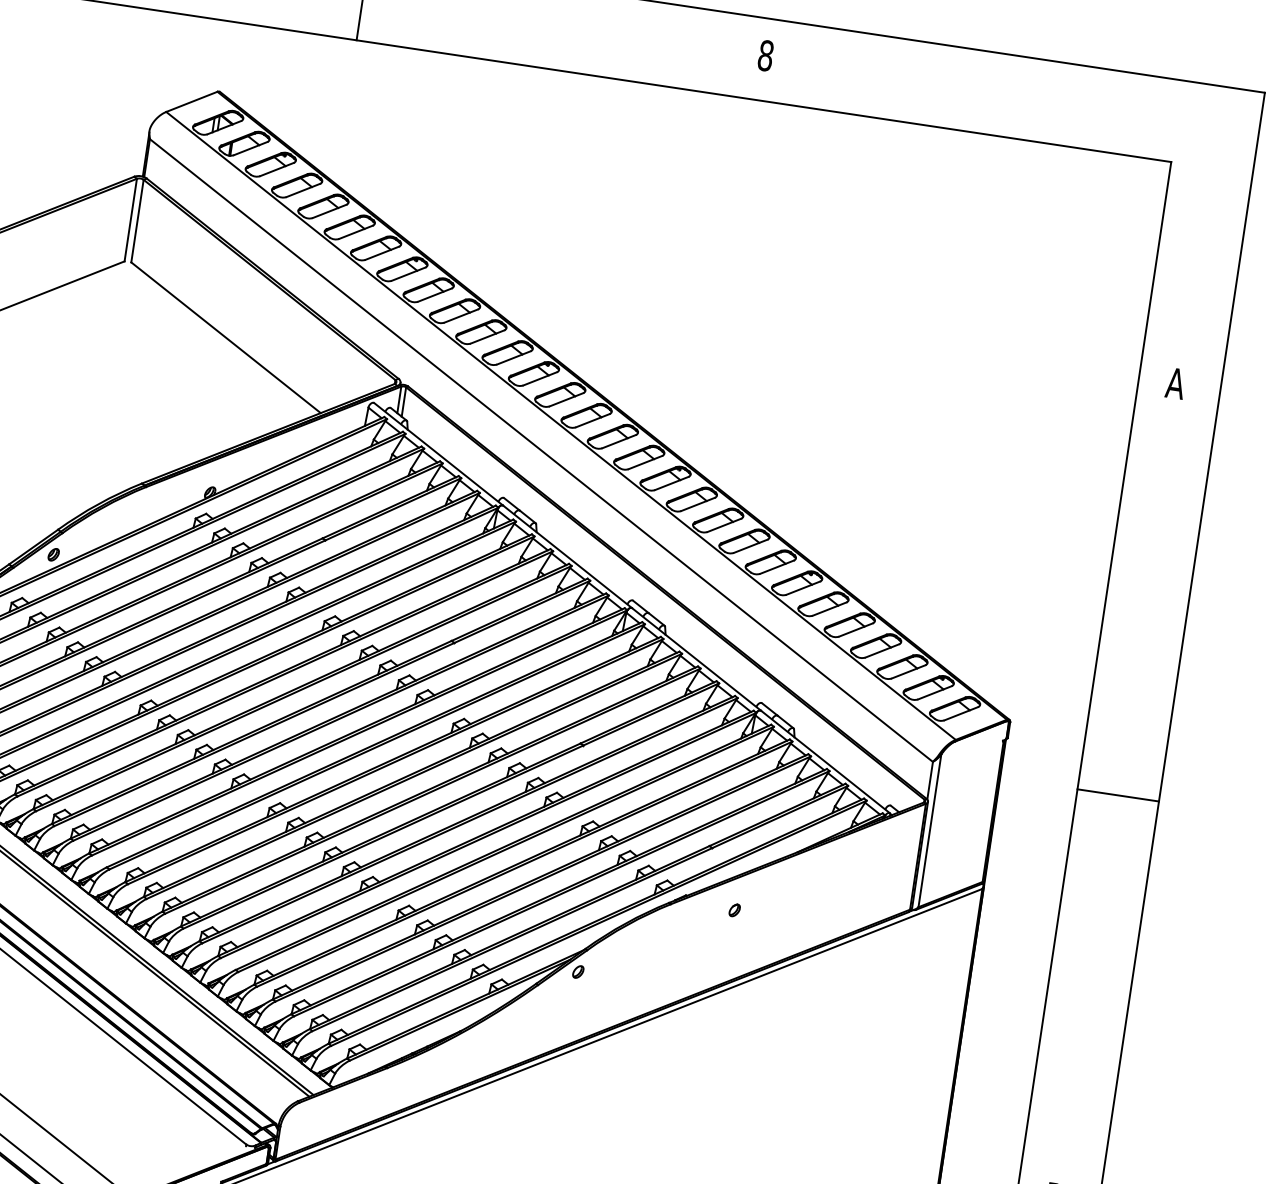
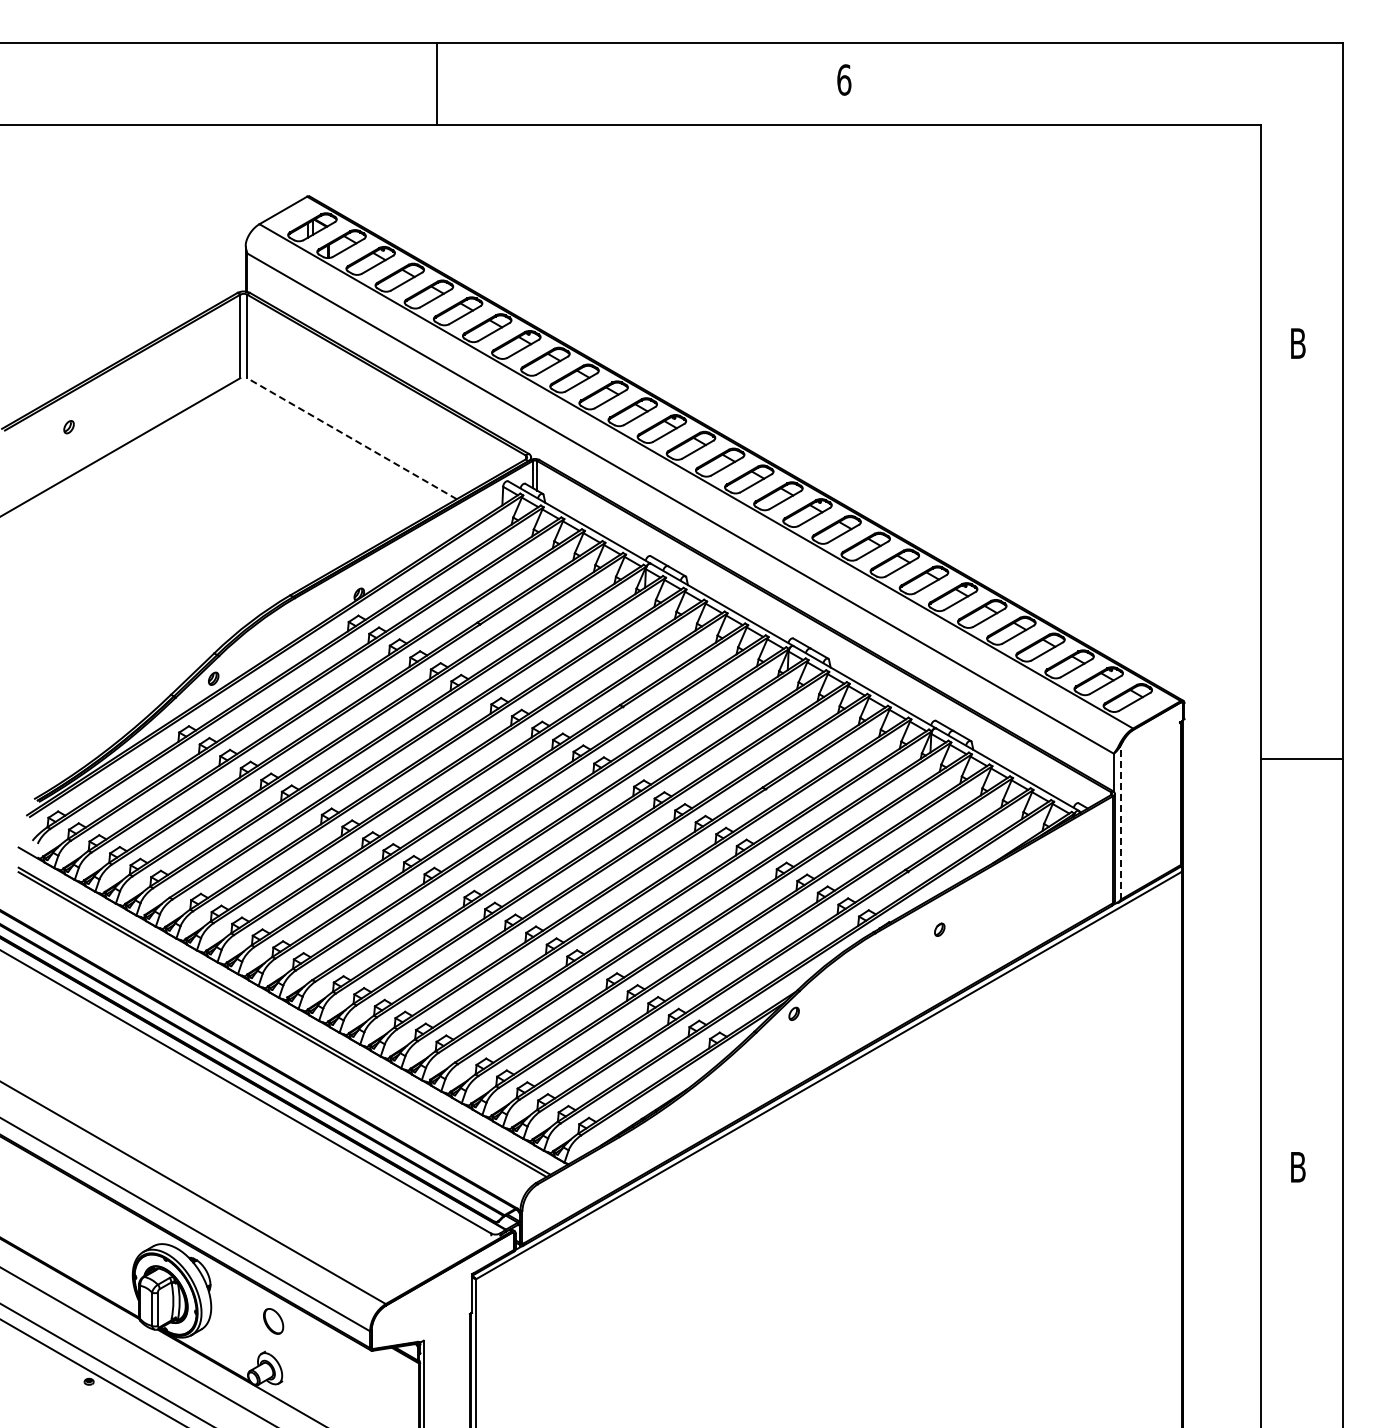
text: (766, 55) -> (844, 79), 8 -> 6
line: (225, 337) -> (351, 438), solid -> dashed
text: (1175, 383) -> (1297, 343), A -> B
line: (930, 830) -> (1121, 821), solid -> dashed

